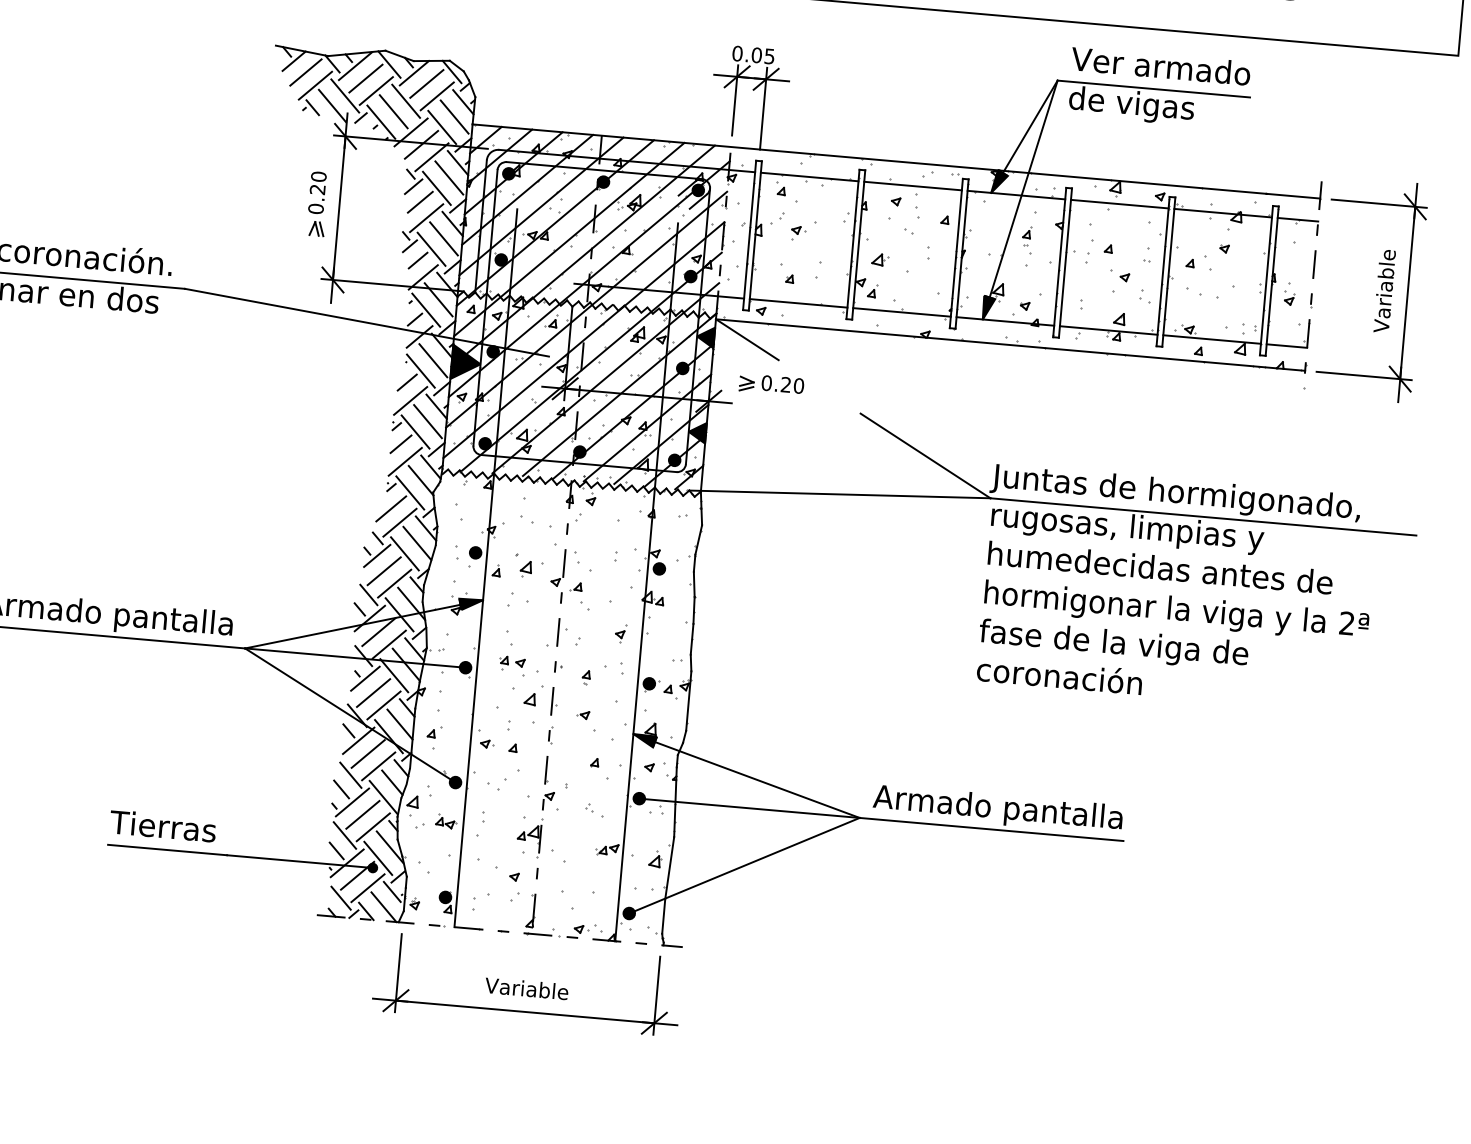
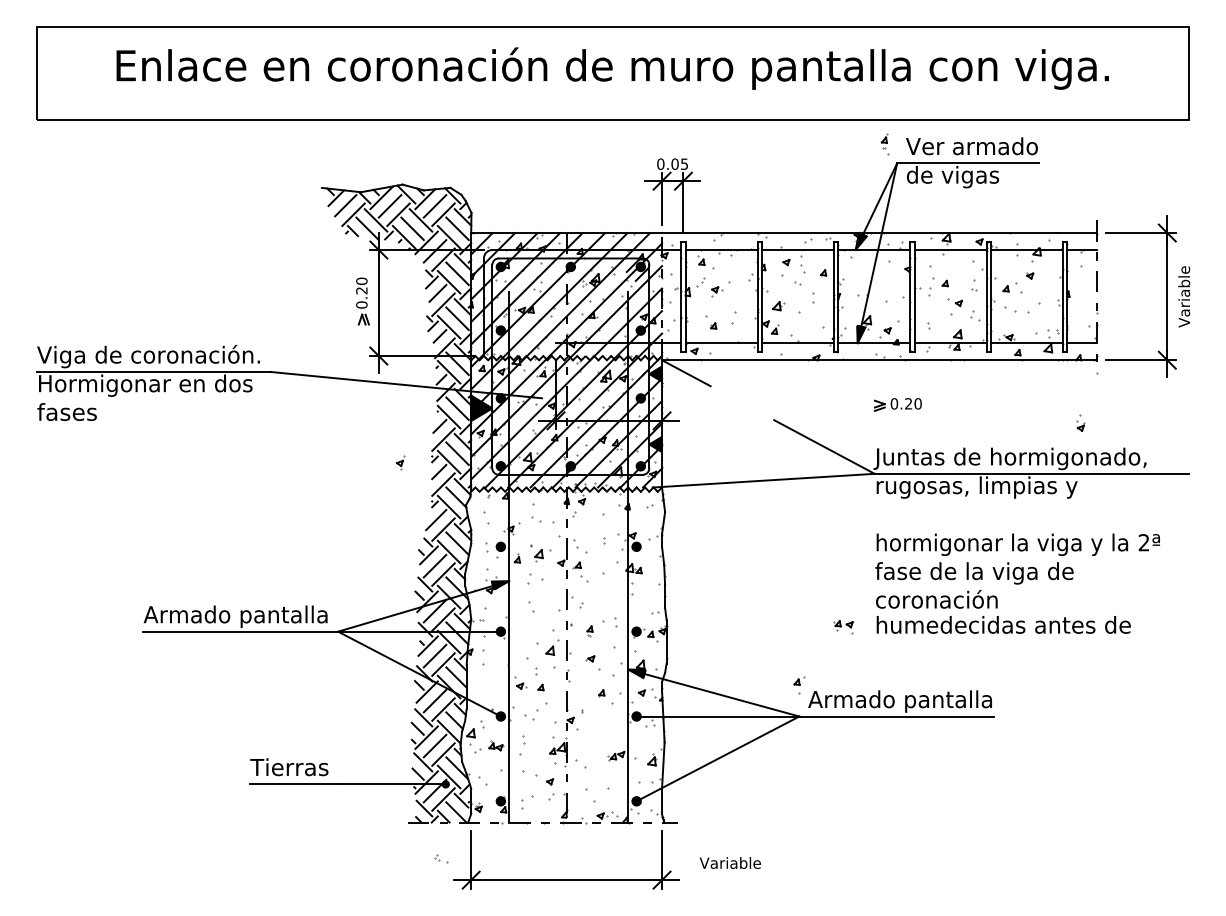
part: (1026, 240) -> (884, 144), moved
text: (1384, 290) -> (1184, 296), moved
part: (1289, 293) -> (1080, 422), moved
part: (770, 384) -> (897, 404), moved
text: (1160, 567) -> (1003, 624), moved
part: (620, 633) -> (400, 462), moved
part: (511, 666) -> (843, 627), moved
part: (434, 738) -> (799, 685), moved
part: (594, 809) -> (441, 858), moved
text: (525, 987) -> (729, 862), moved

